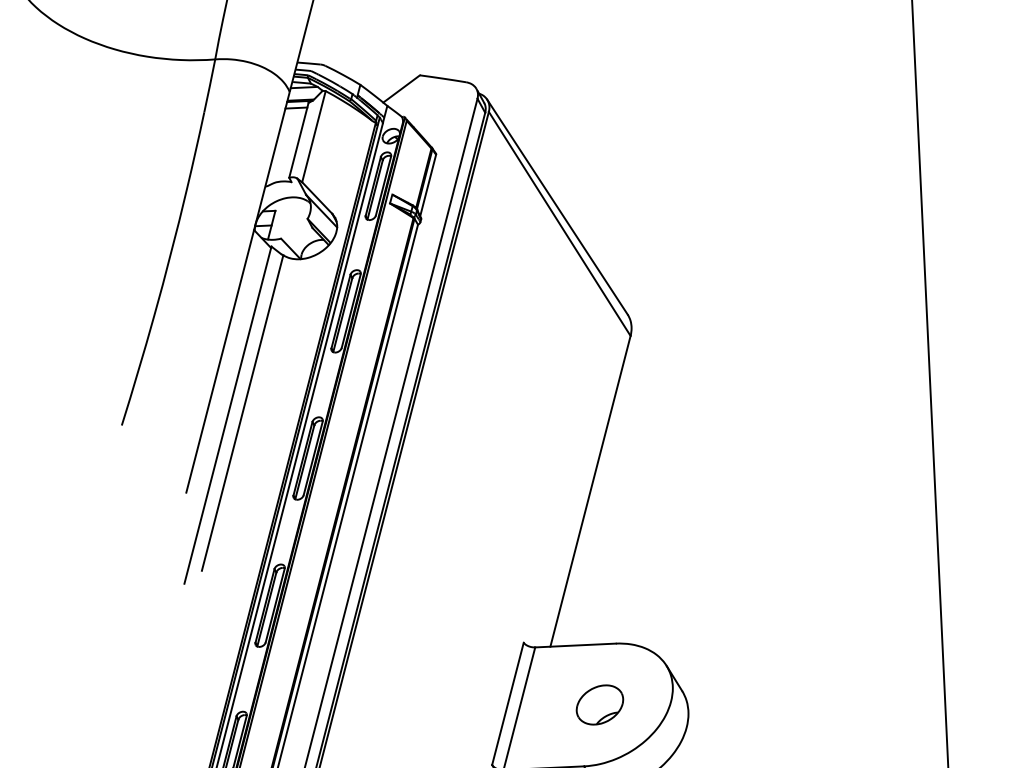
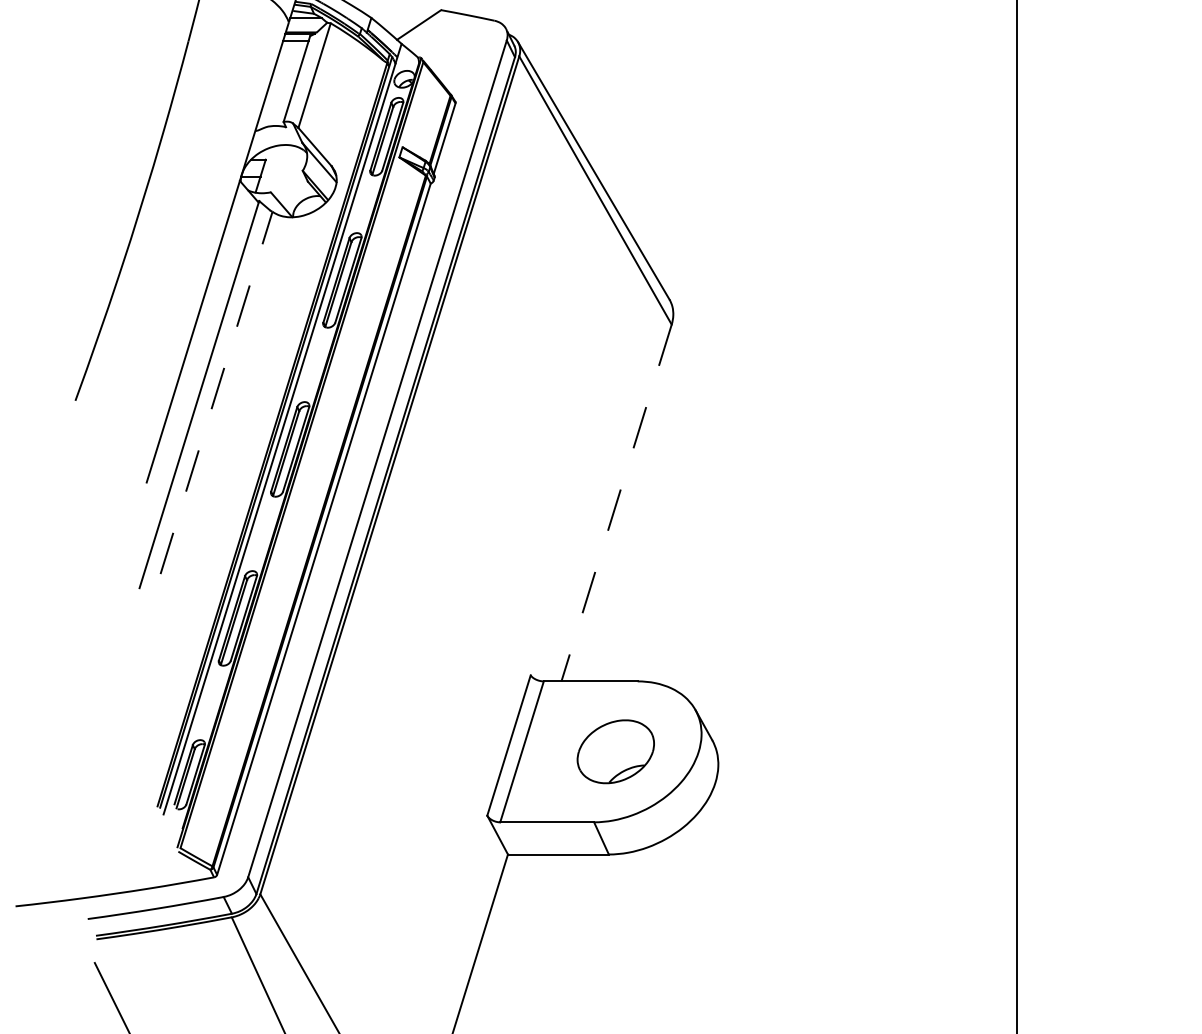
line: (242, 412) -> (216, 392), solid -> dashed
line: (590, 491) -> (616, 503), solid -> dashed
part: (599, 704) -> (615, 751), size x1.4

